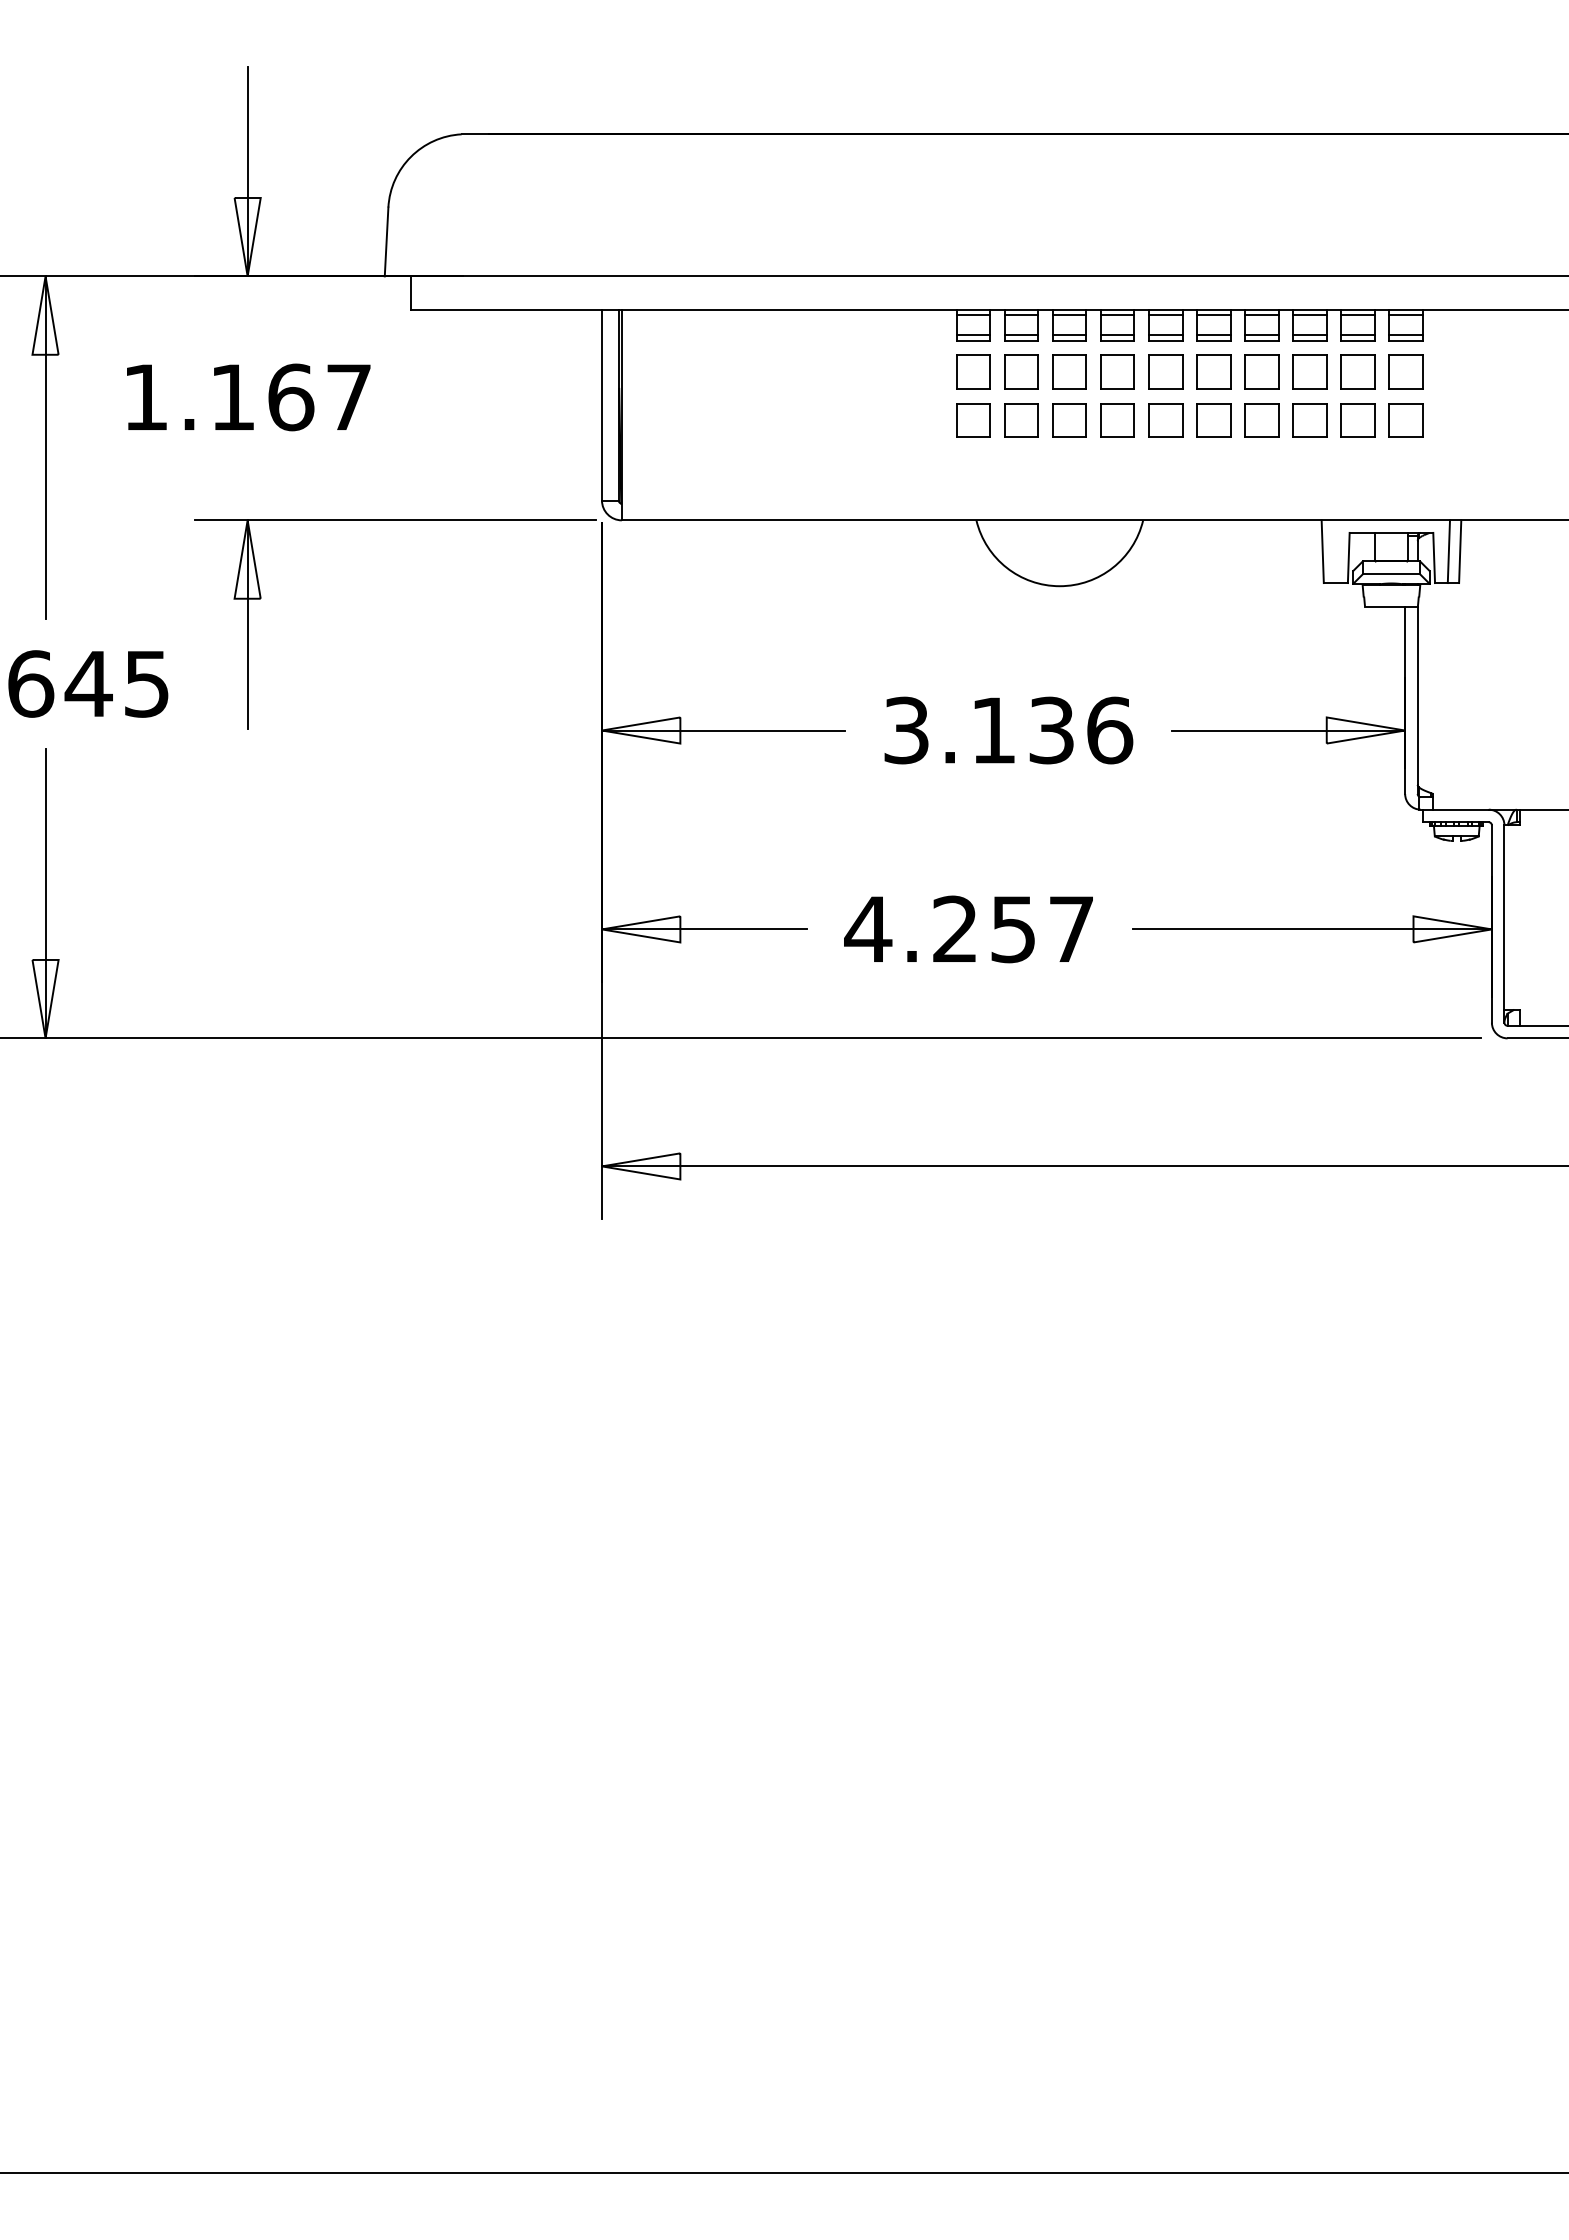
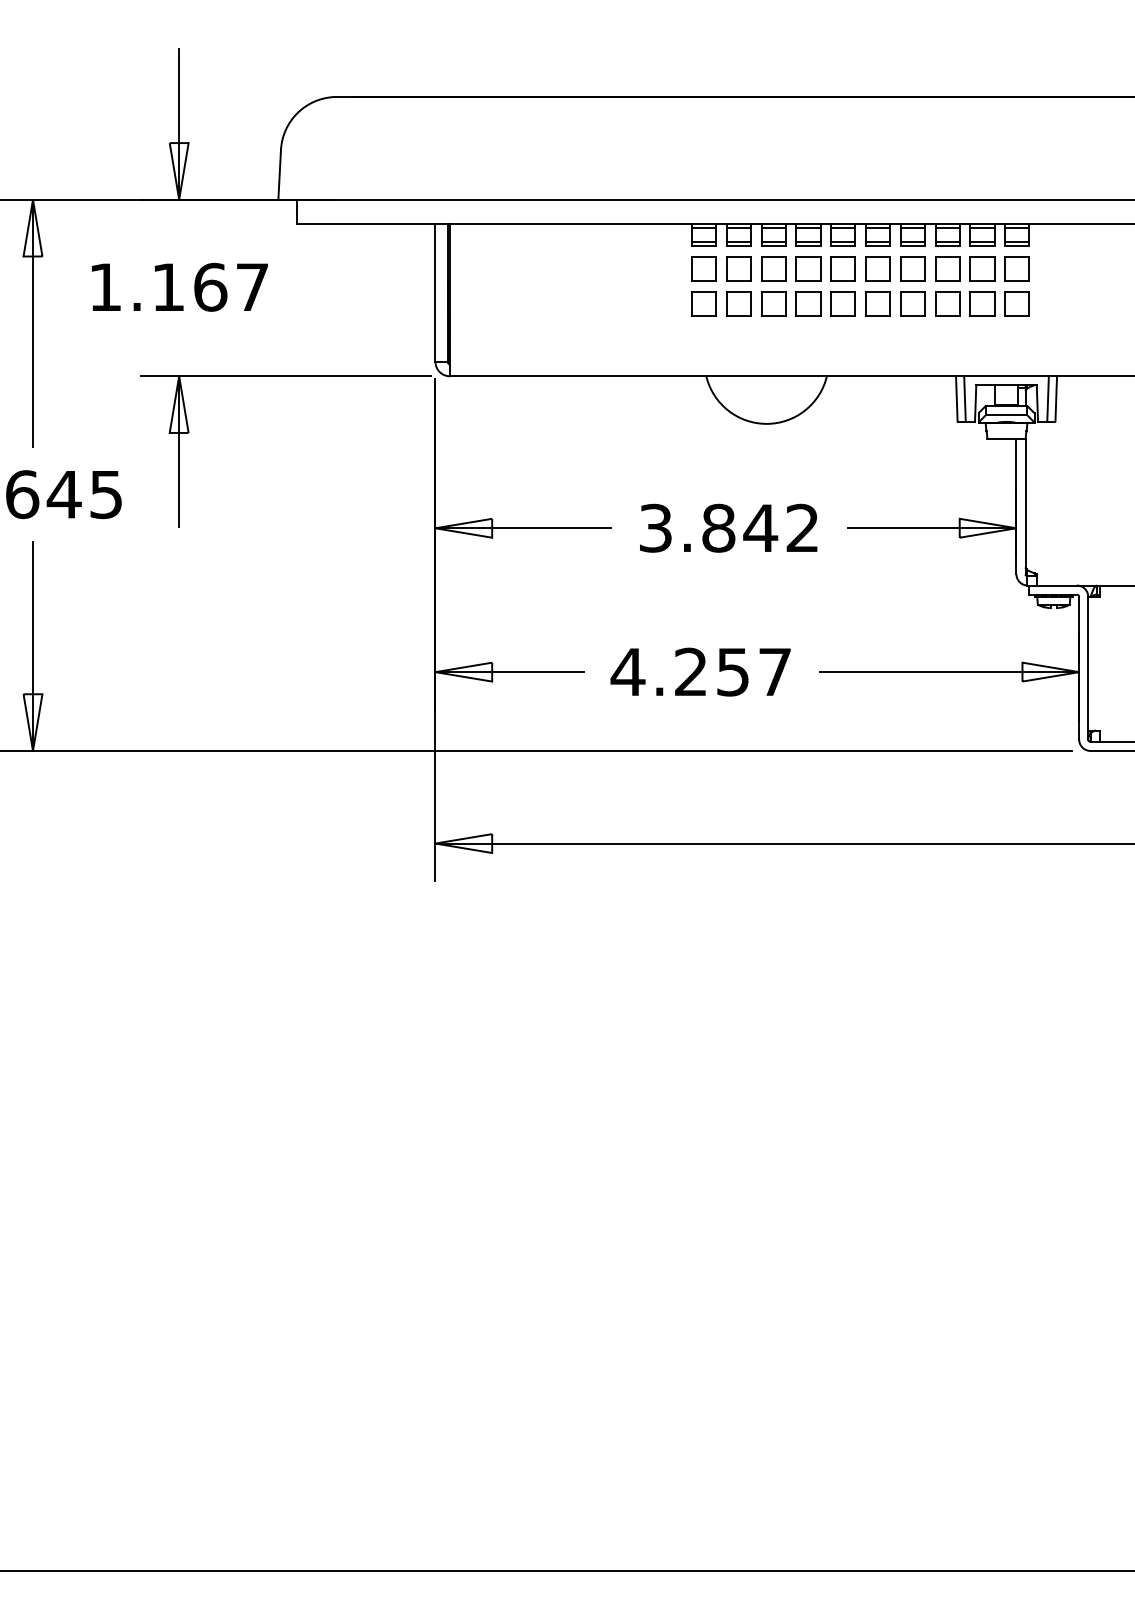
line: (1333, 551) -> (964, 398), added
text: (1051, 729) -> (760, 527), 3.136 -> 3.842

